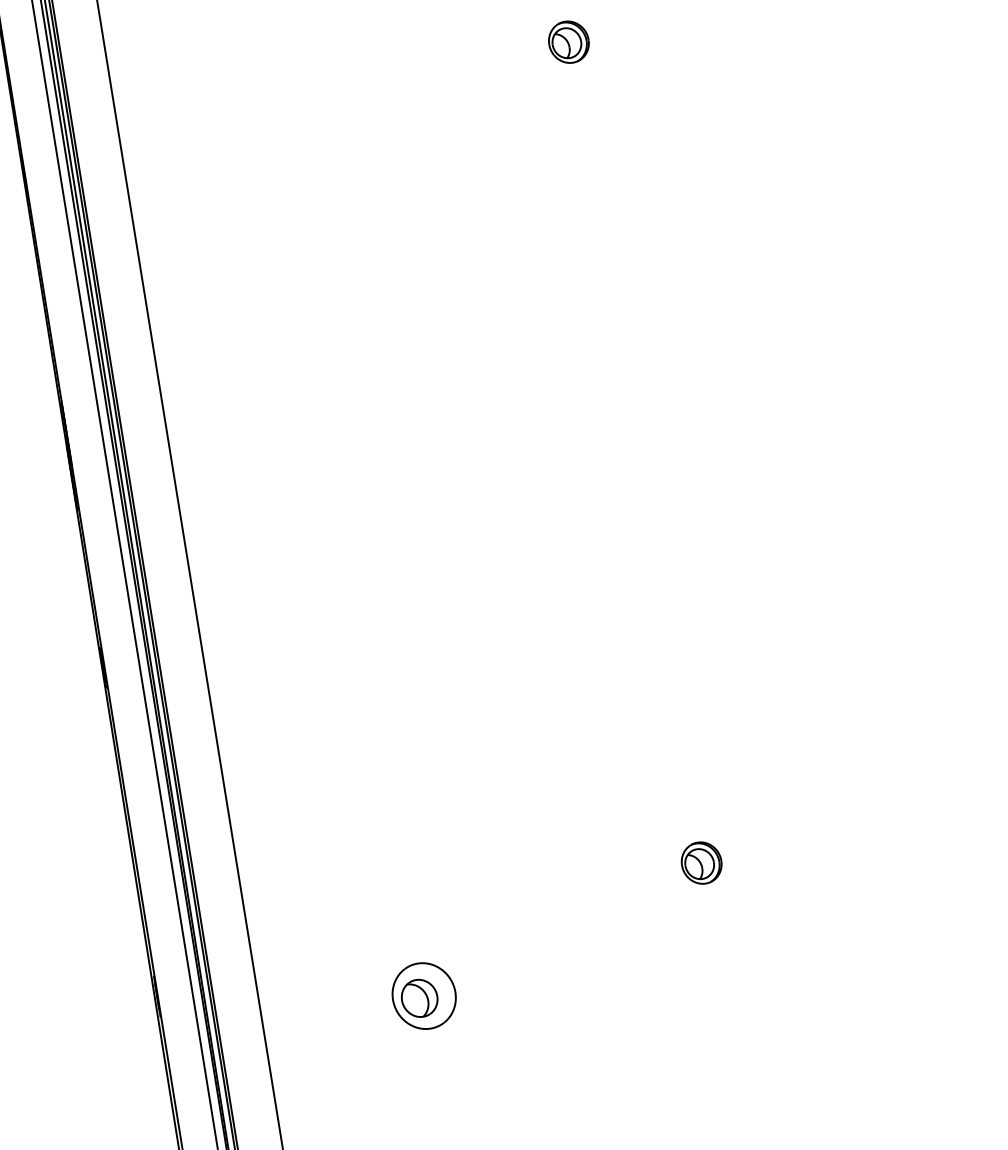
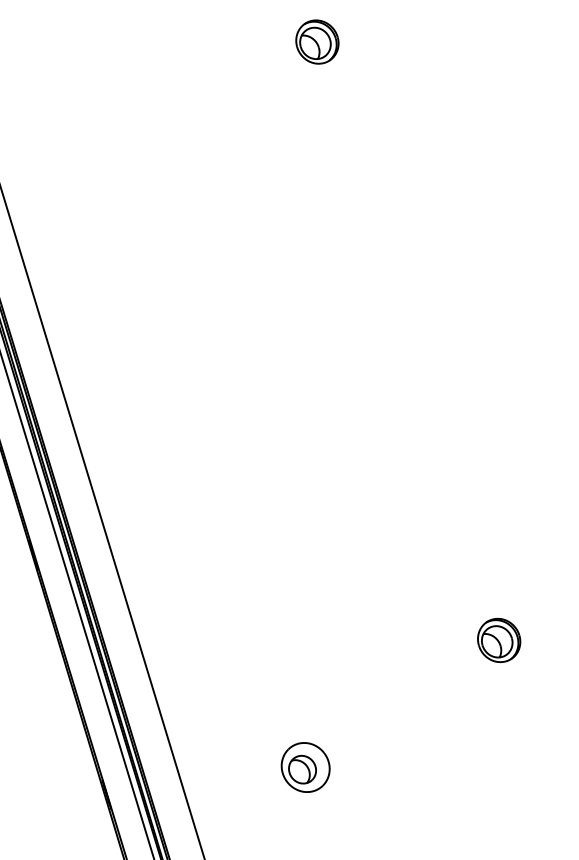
part: (568, 41) -> (317, 41), size x1.4
part: (701, 862) -> (498, 640), size x1.4

